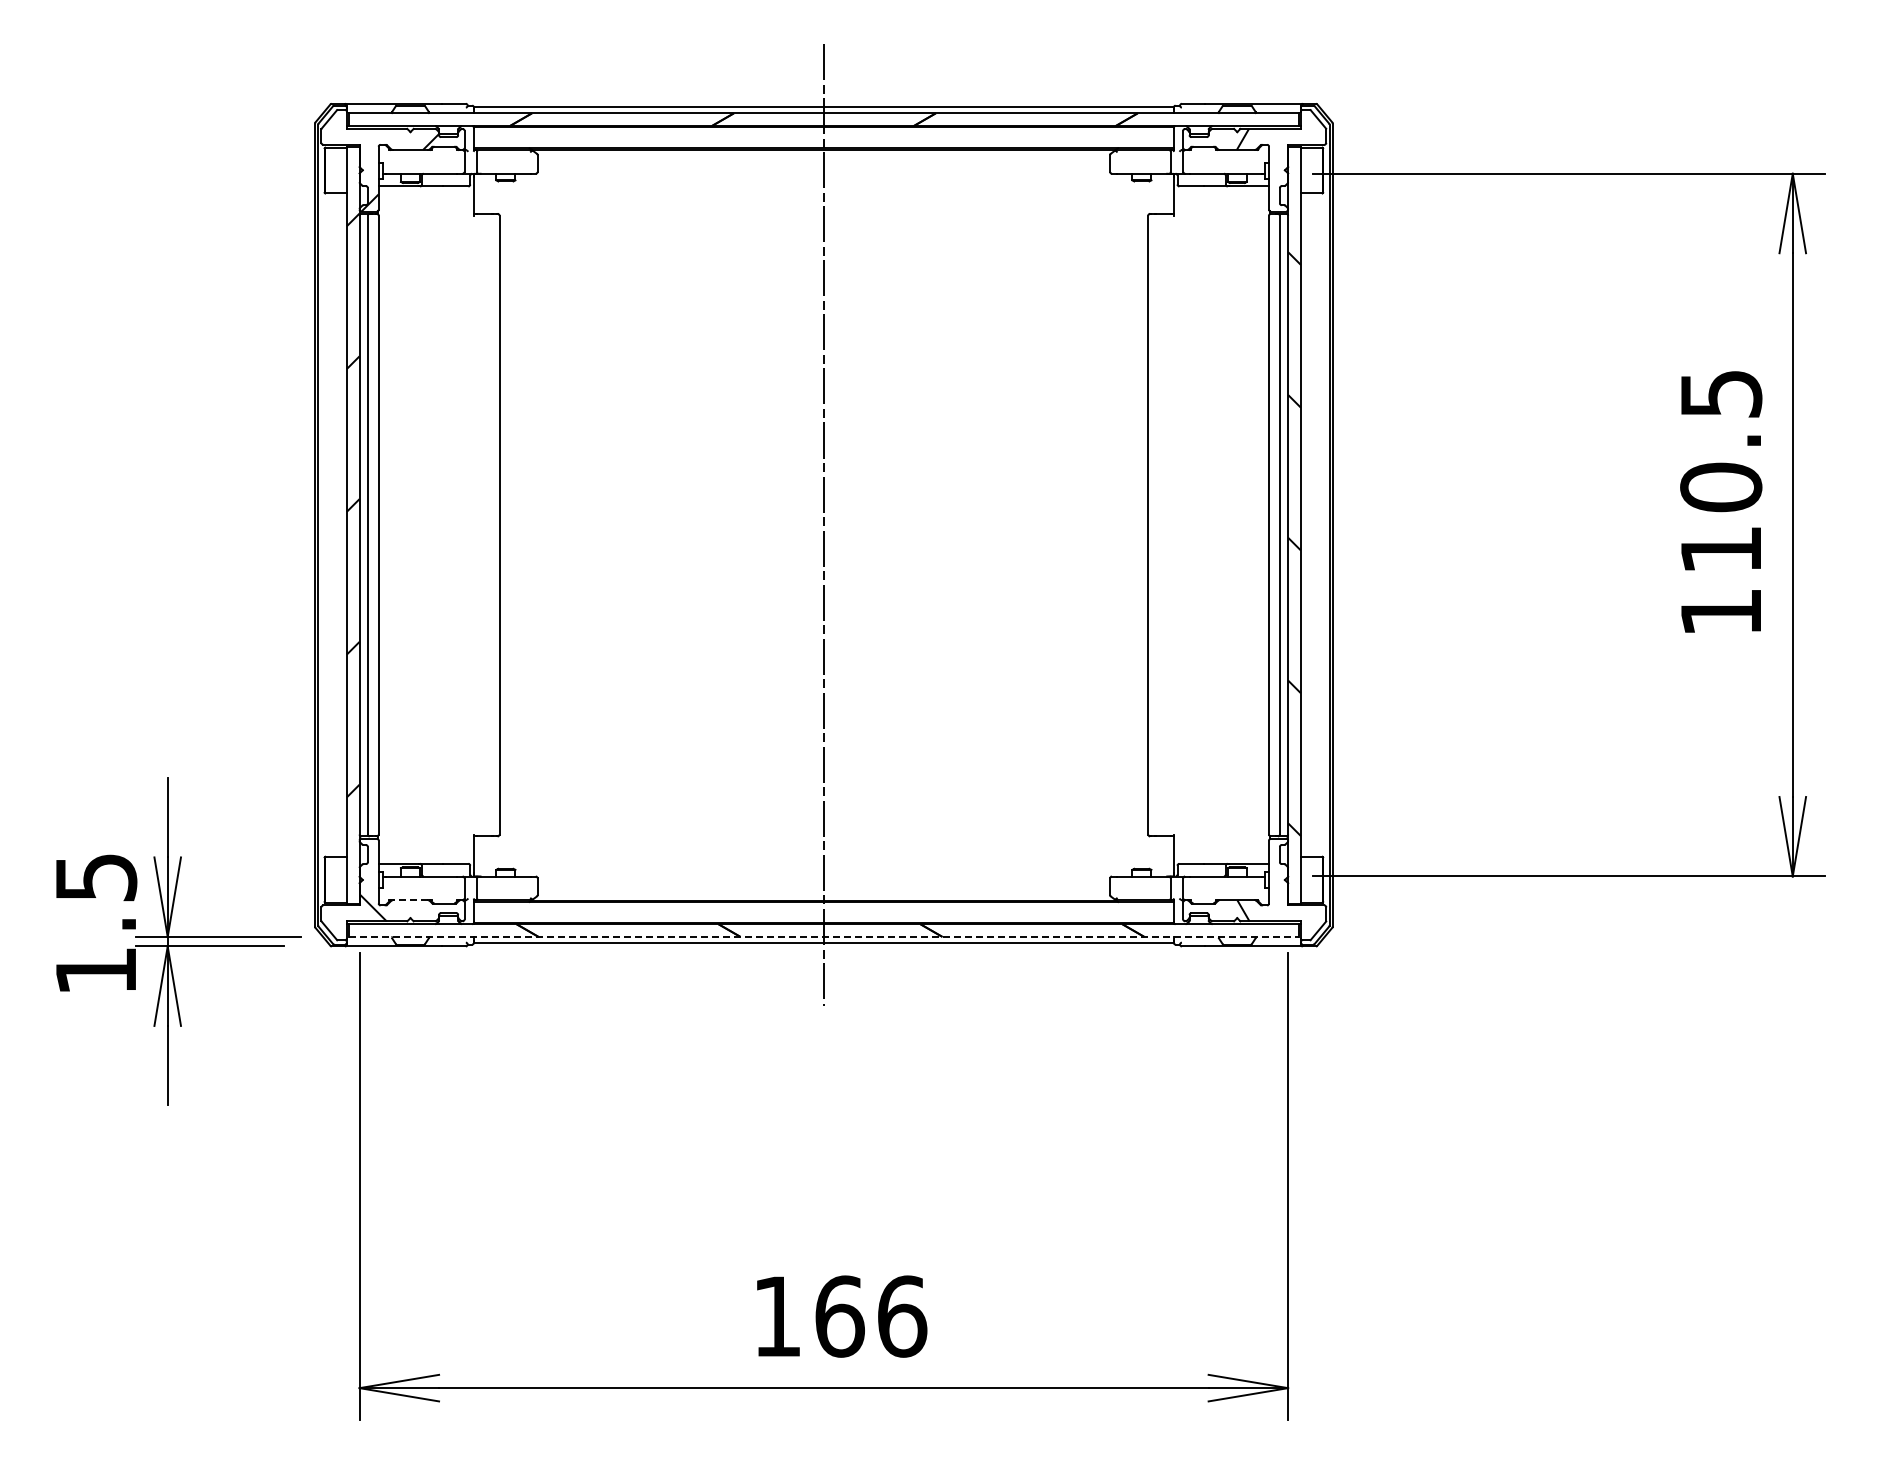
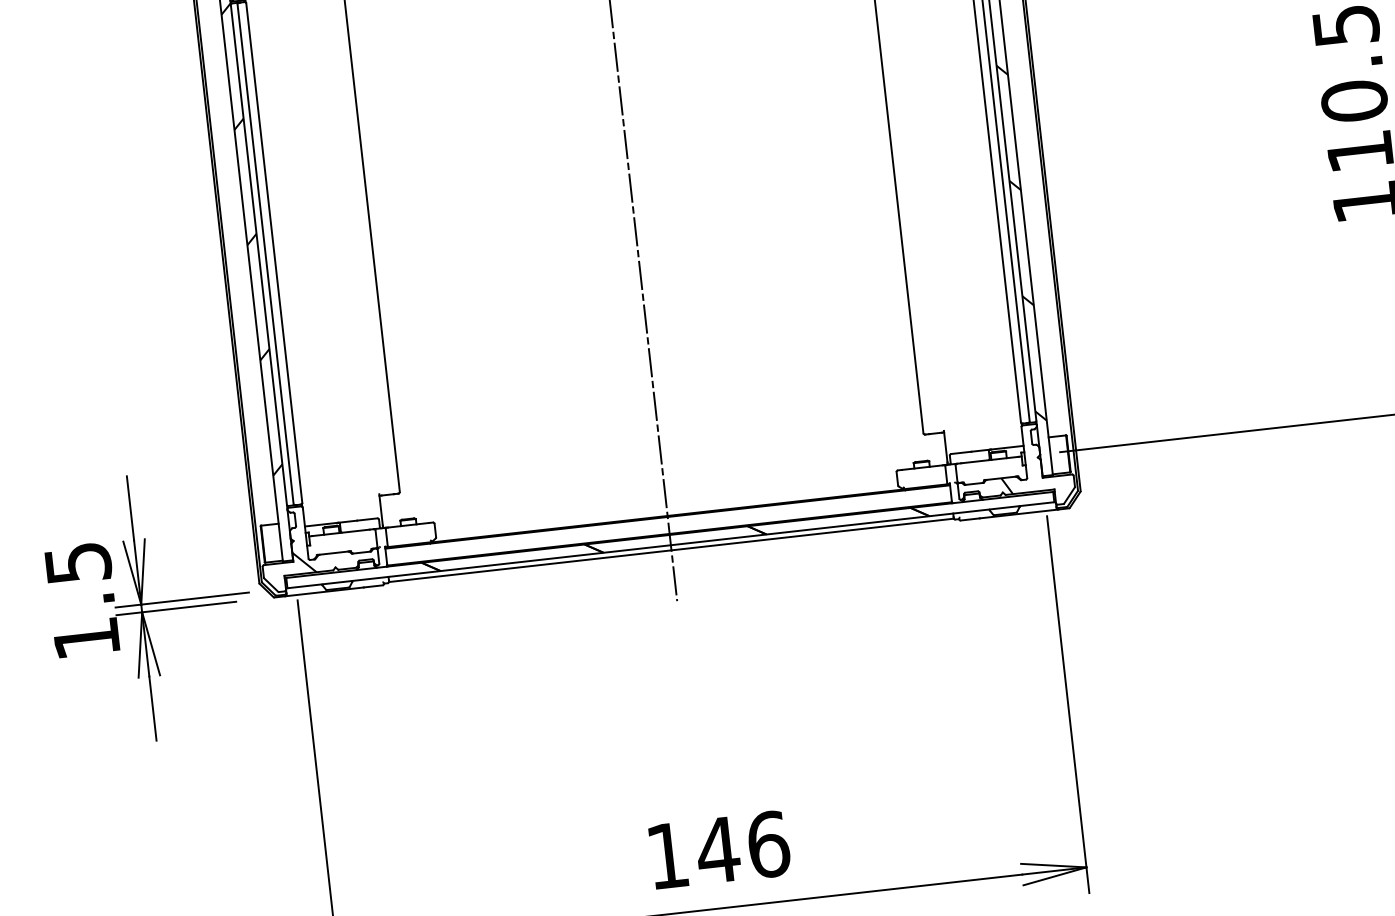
line: (410, 900) -> (333, 553), dashed -> solid
line: (824, 936) -> (671, 544), dashed -> solid
text: (839, 1316) -> (717, 850), 166 -> 146

